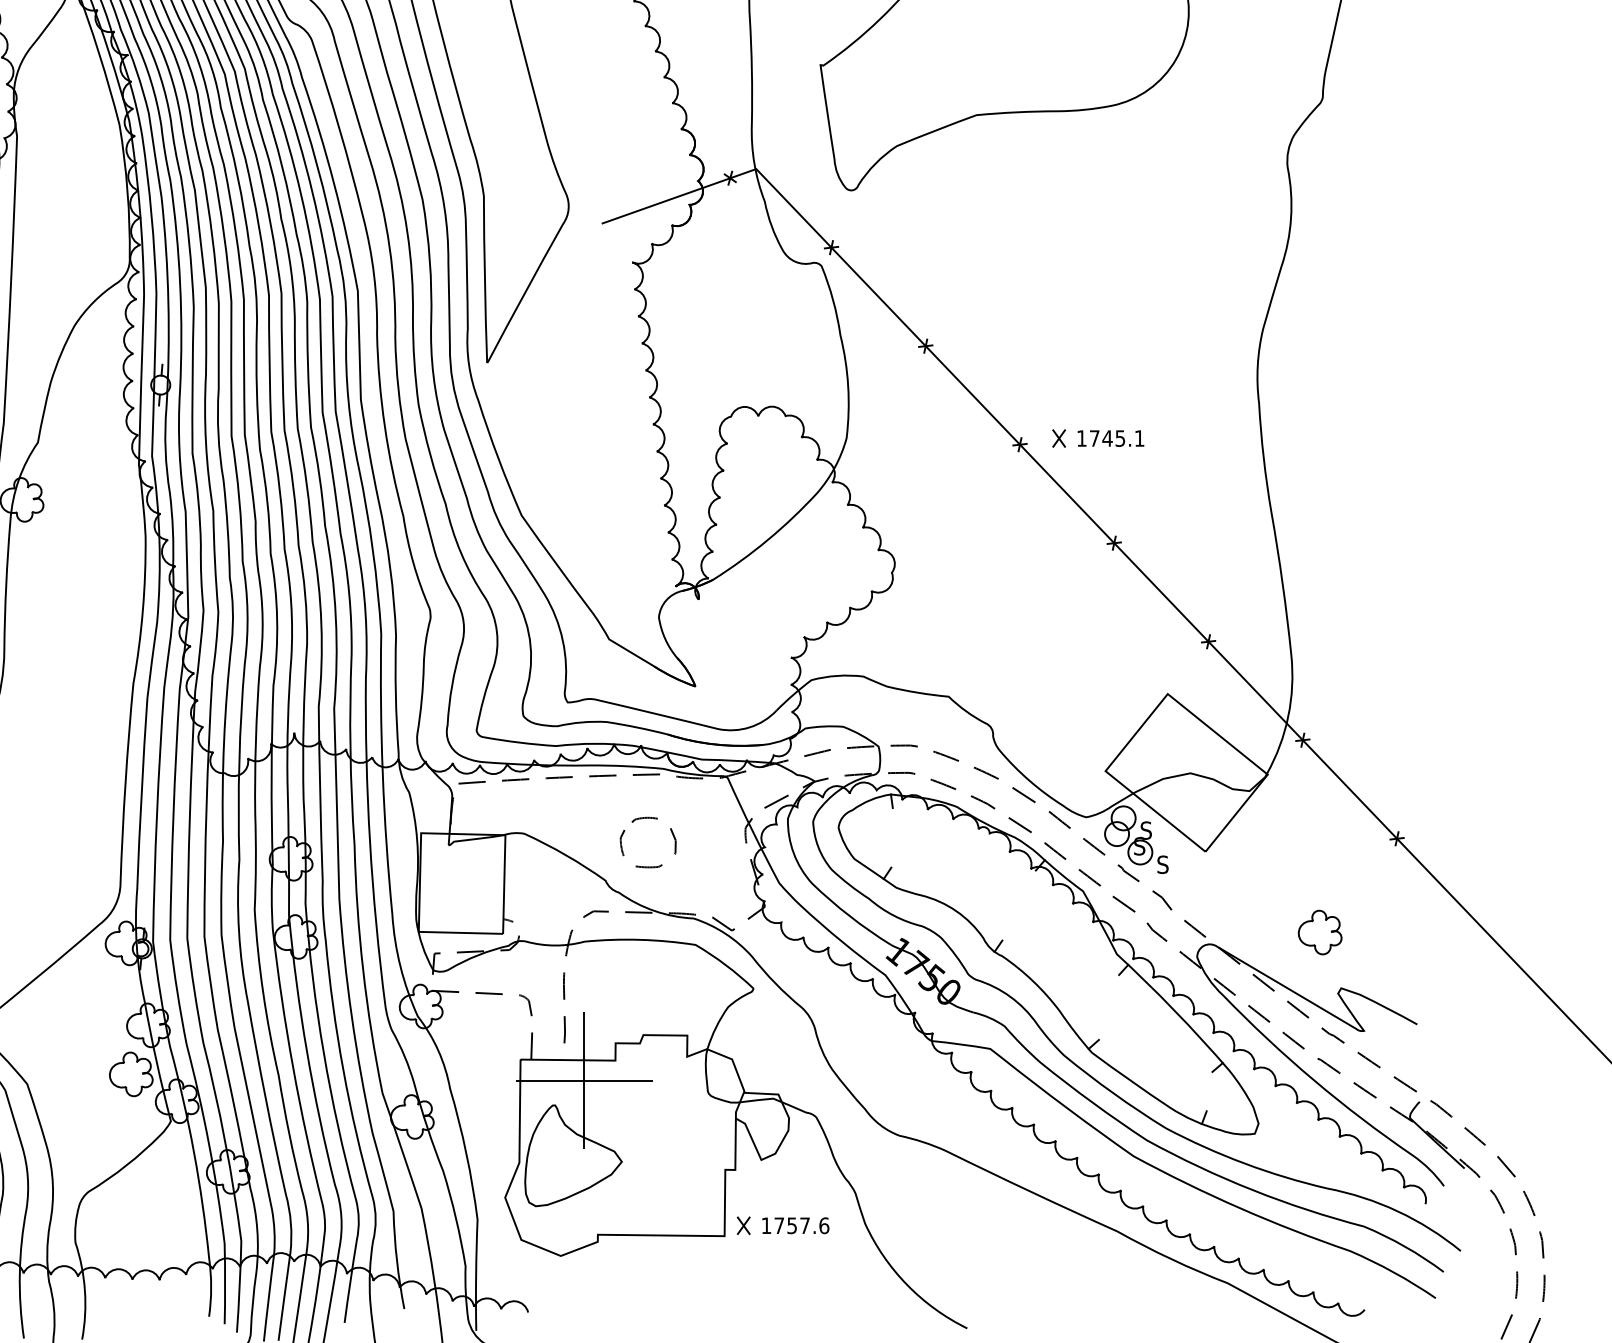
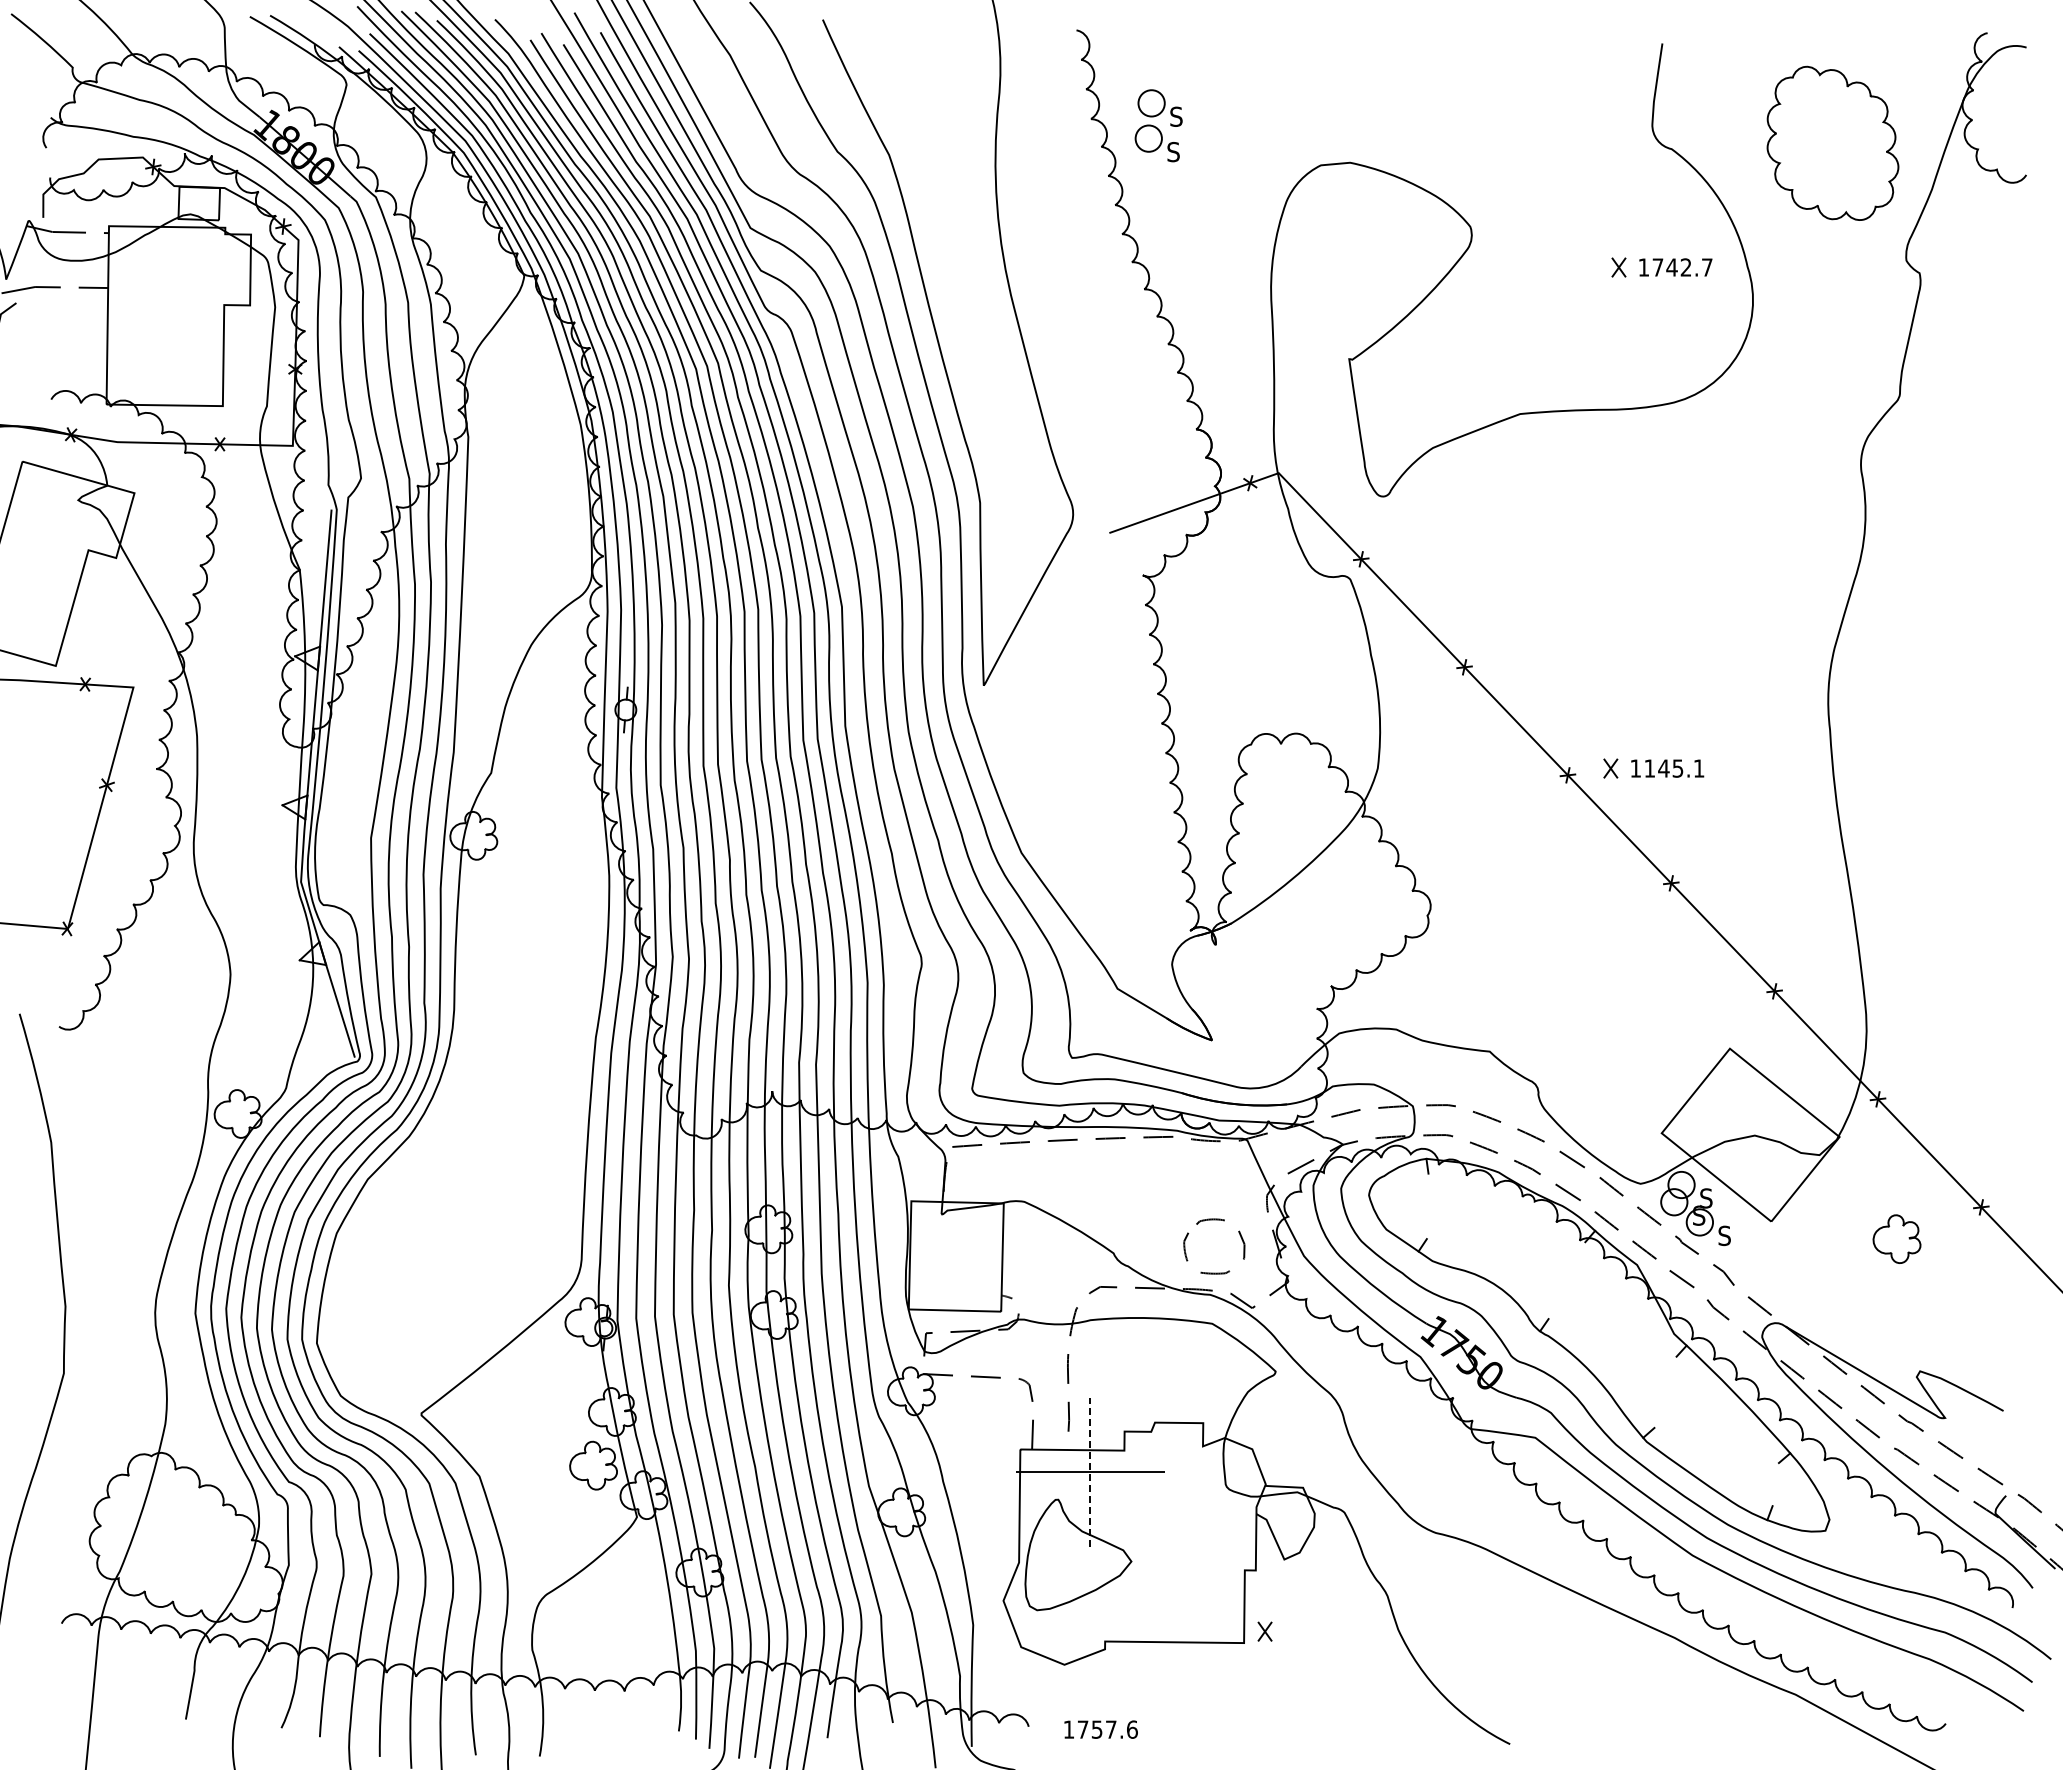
text: (1094, 438) -> (1649, 768), 1745.1 -> 1145.1
part: (648, 818) -> (1214, 1220), moved
part: (1319, 931) -> (1896, 1238), moved
line: (584, 1080) -> (1090, 1472), solid -> dashed
text: (795, 1225) -> (1100, 1729), moved

